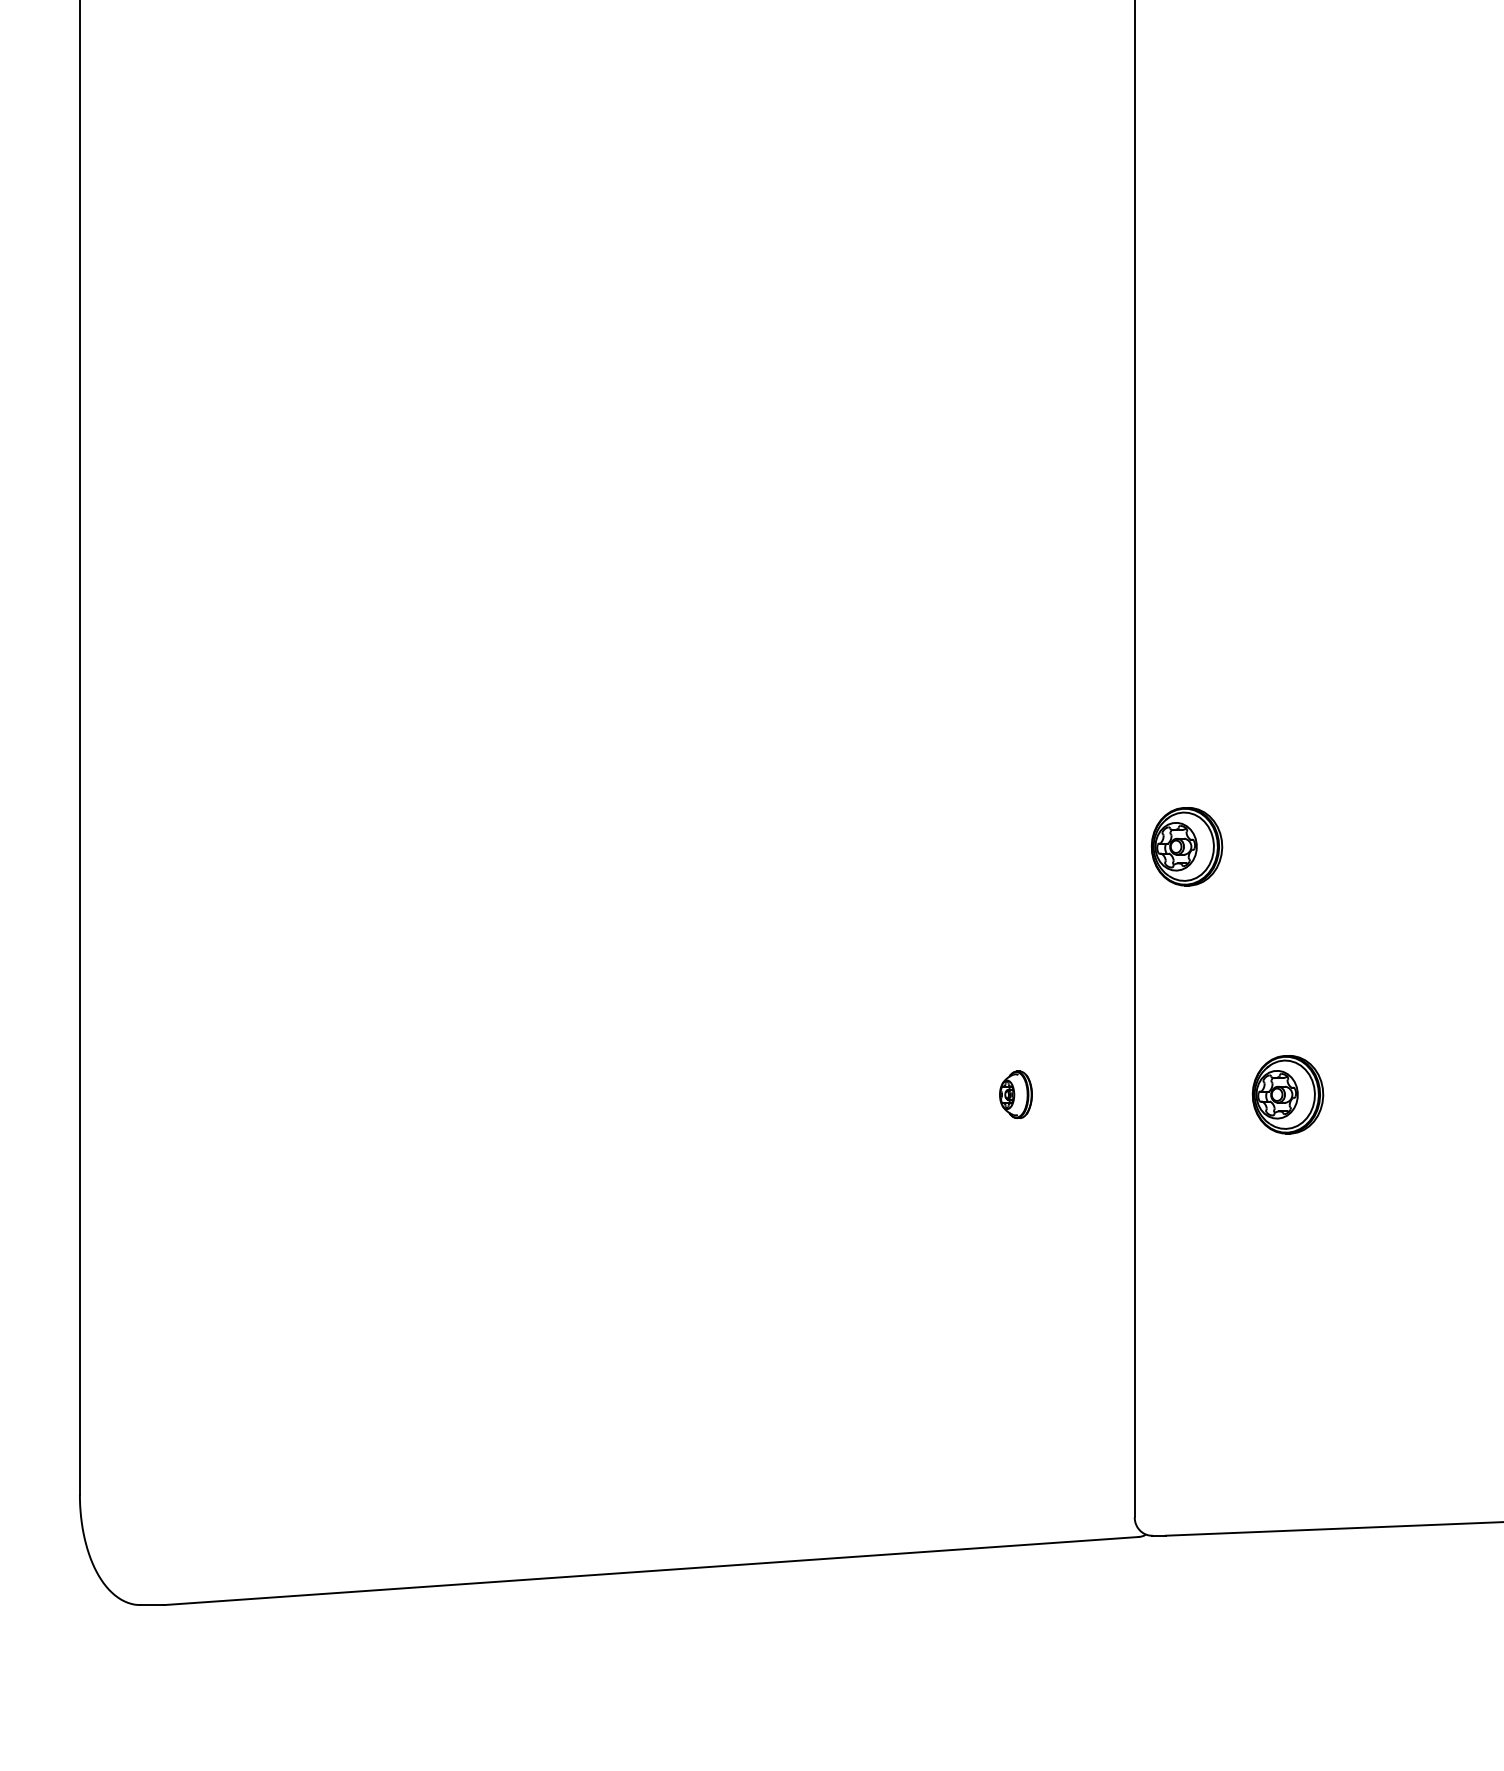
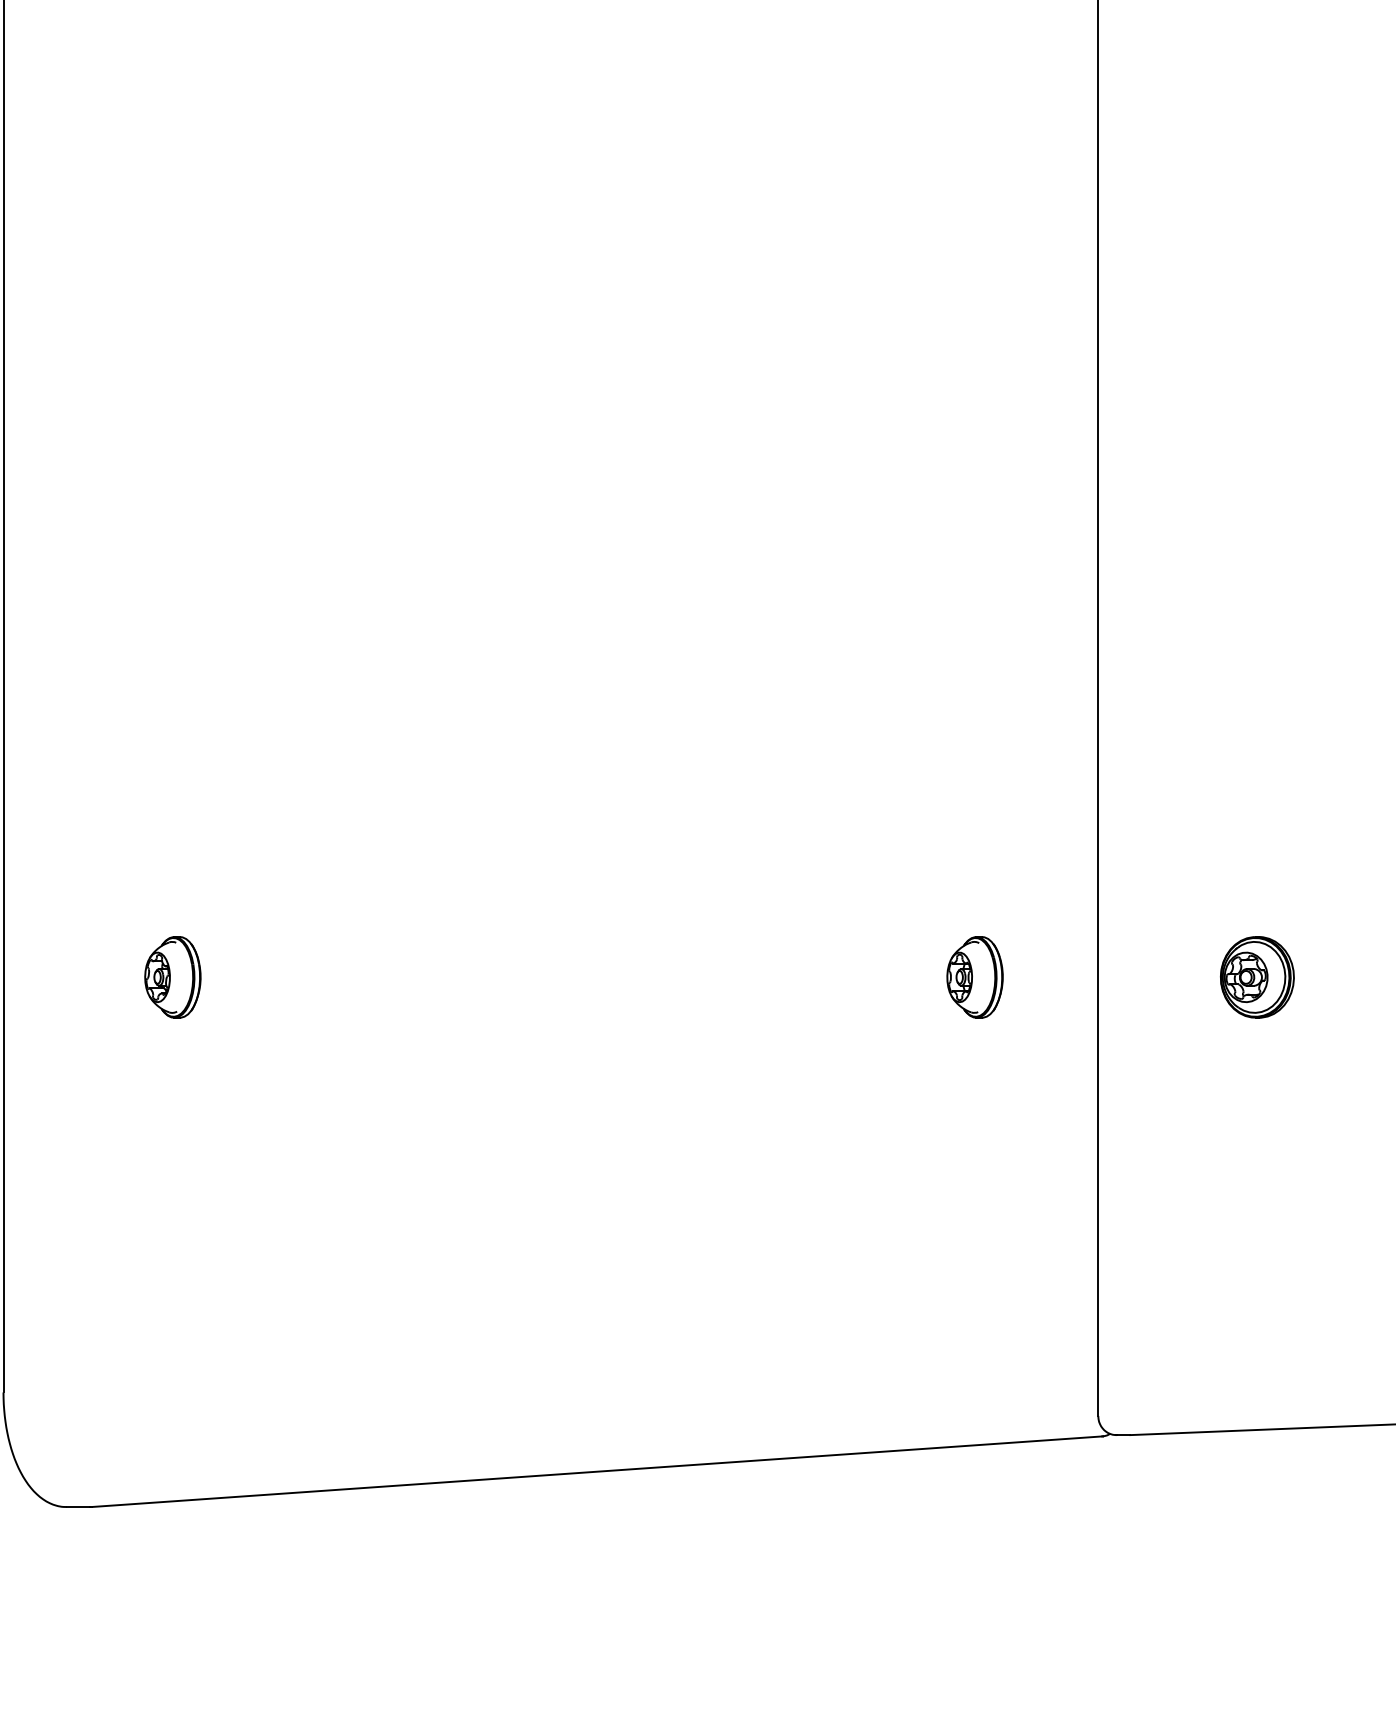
part: (1186, 846) -> (1152, 719), removed
part: (242, 1094) -> (172, 977), added
part: (1015, 1094) -> (974, 977), size x1.67

